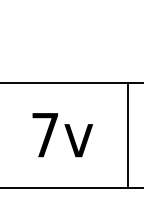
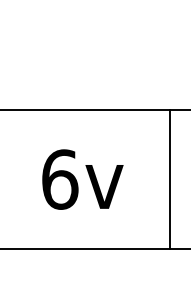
text: (45, 134) -> (60, 178), 7v -> 6v

